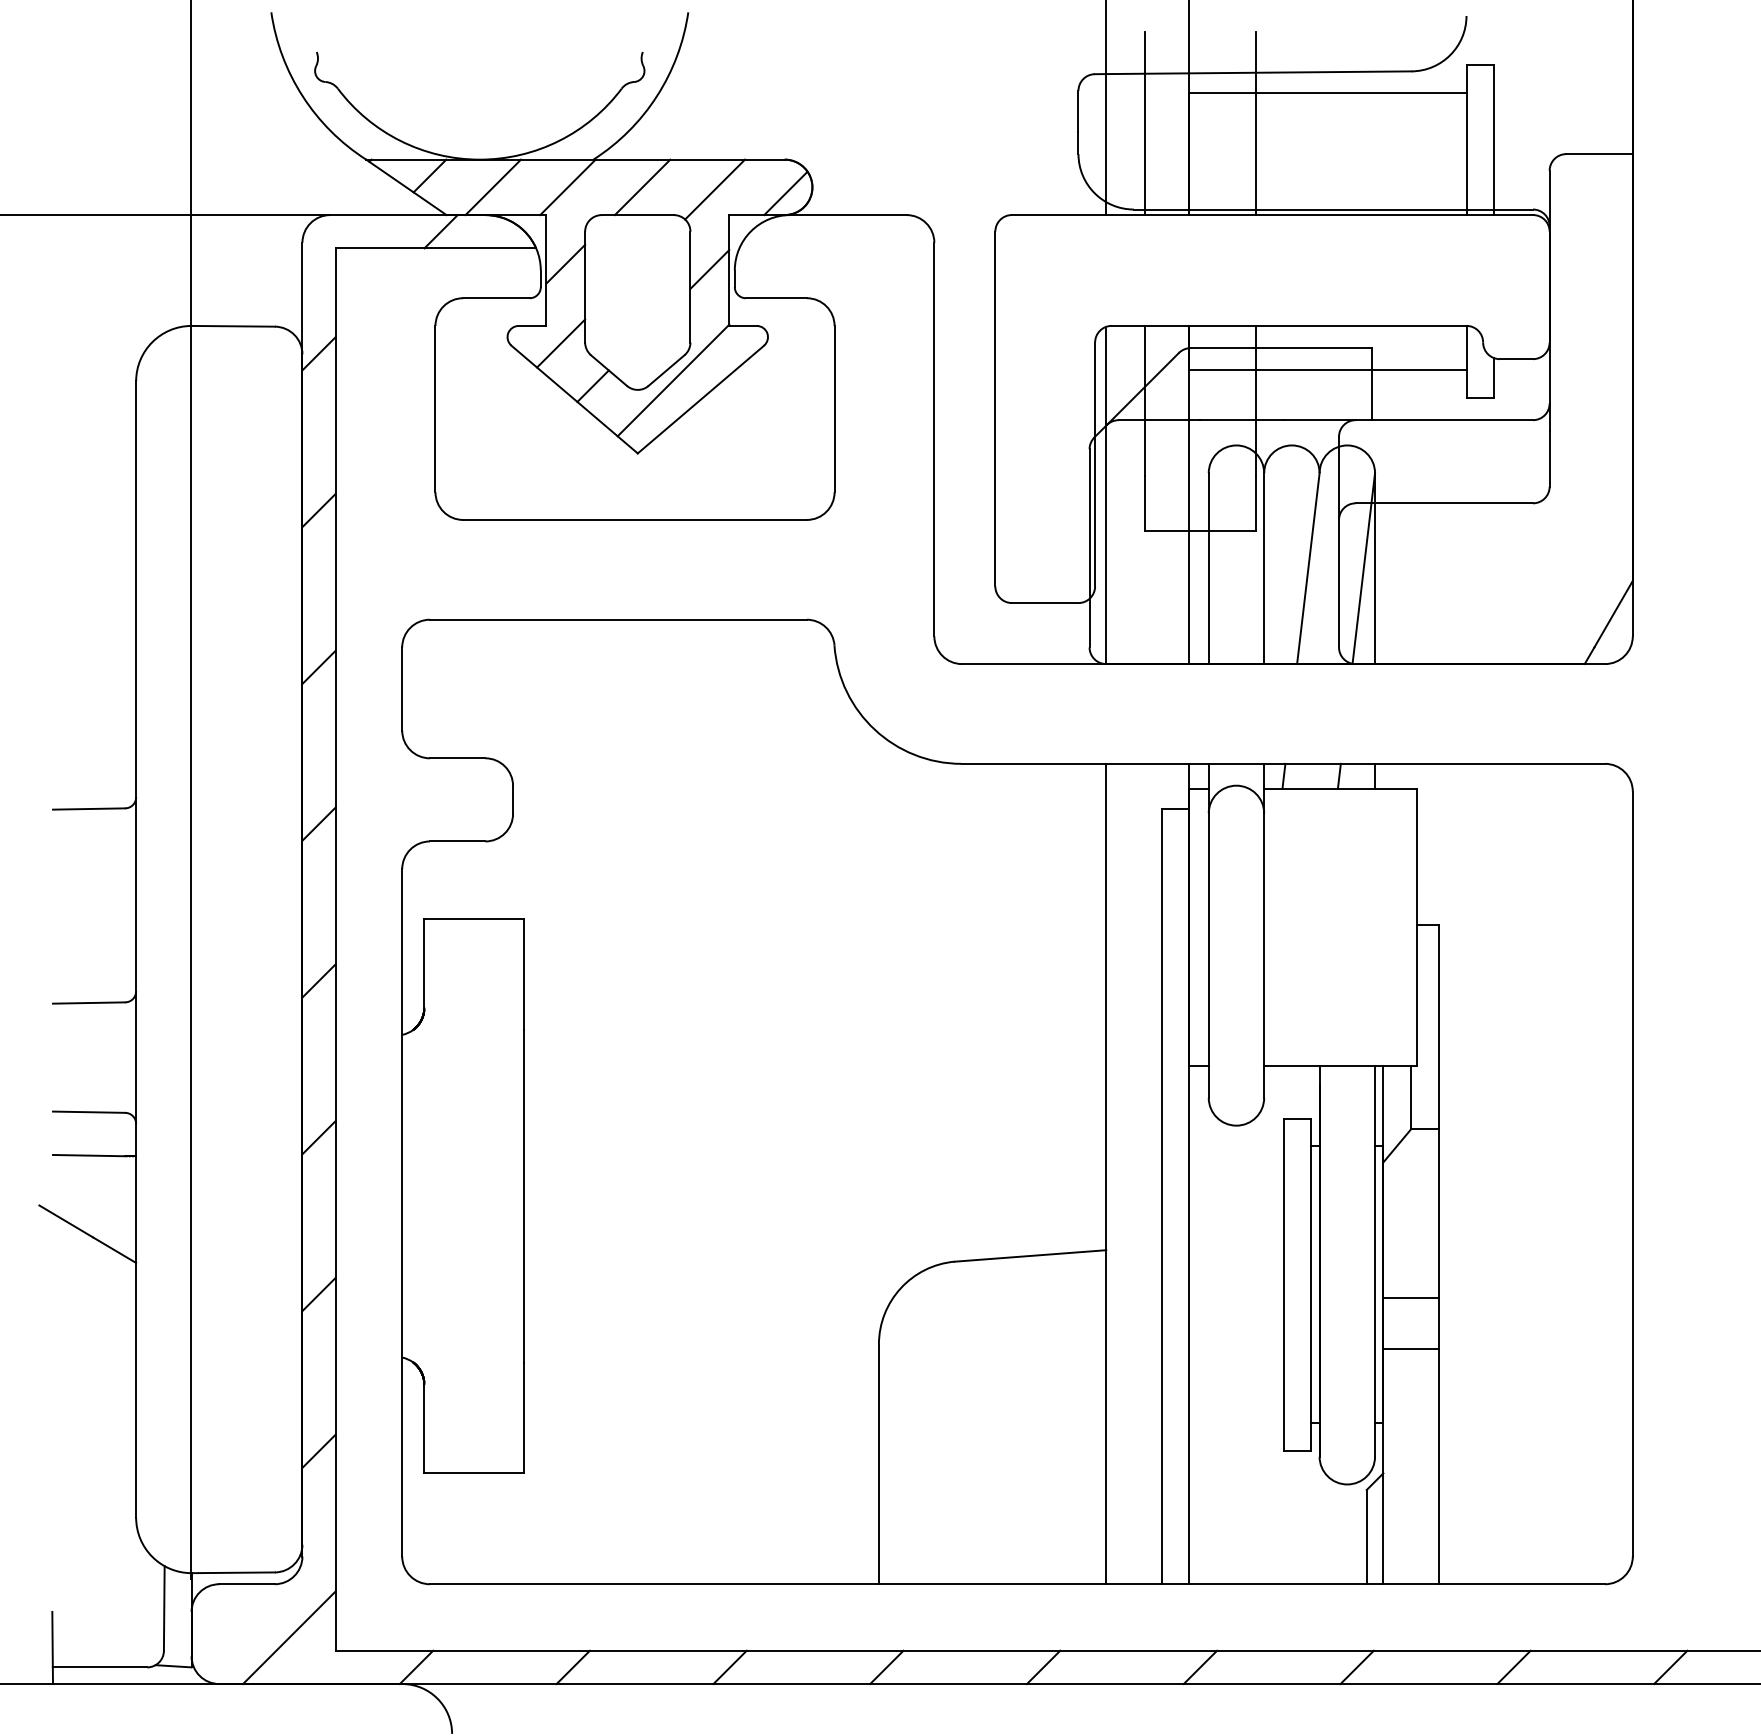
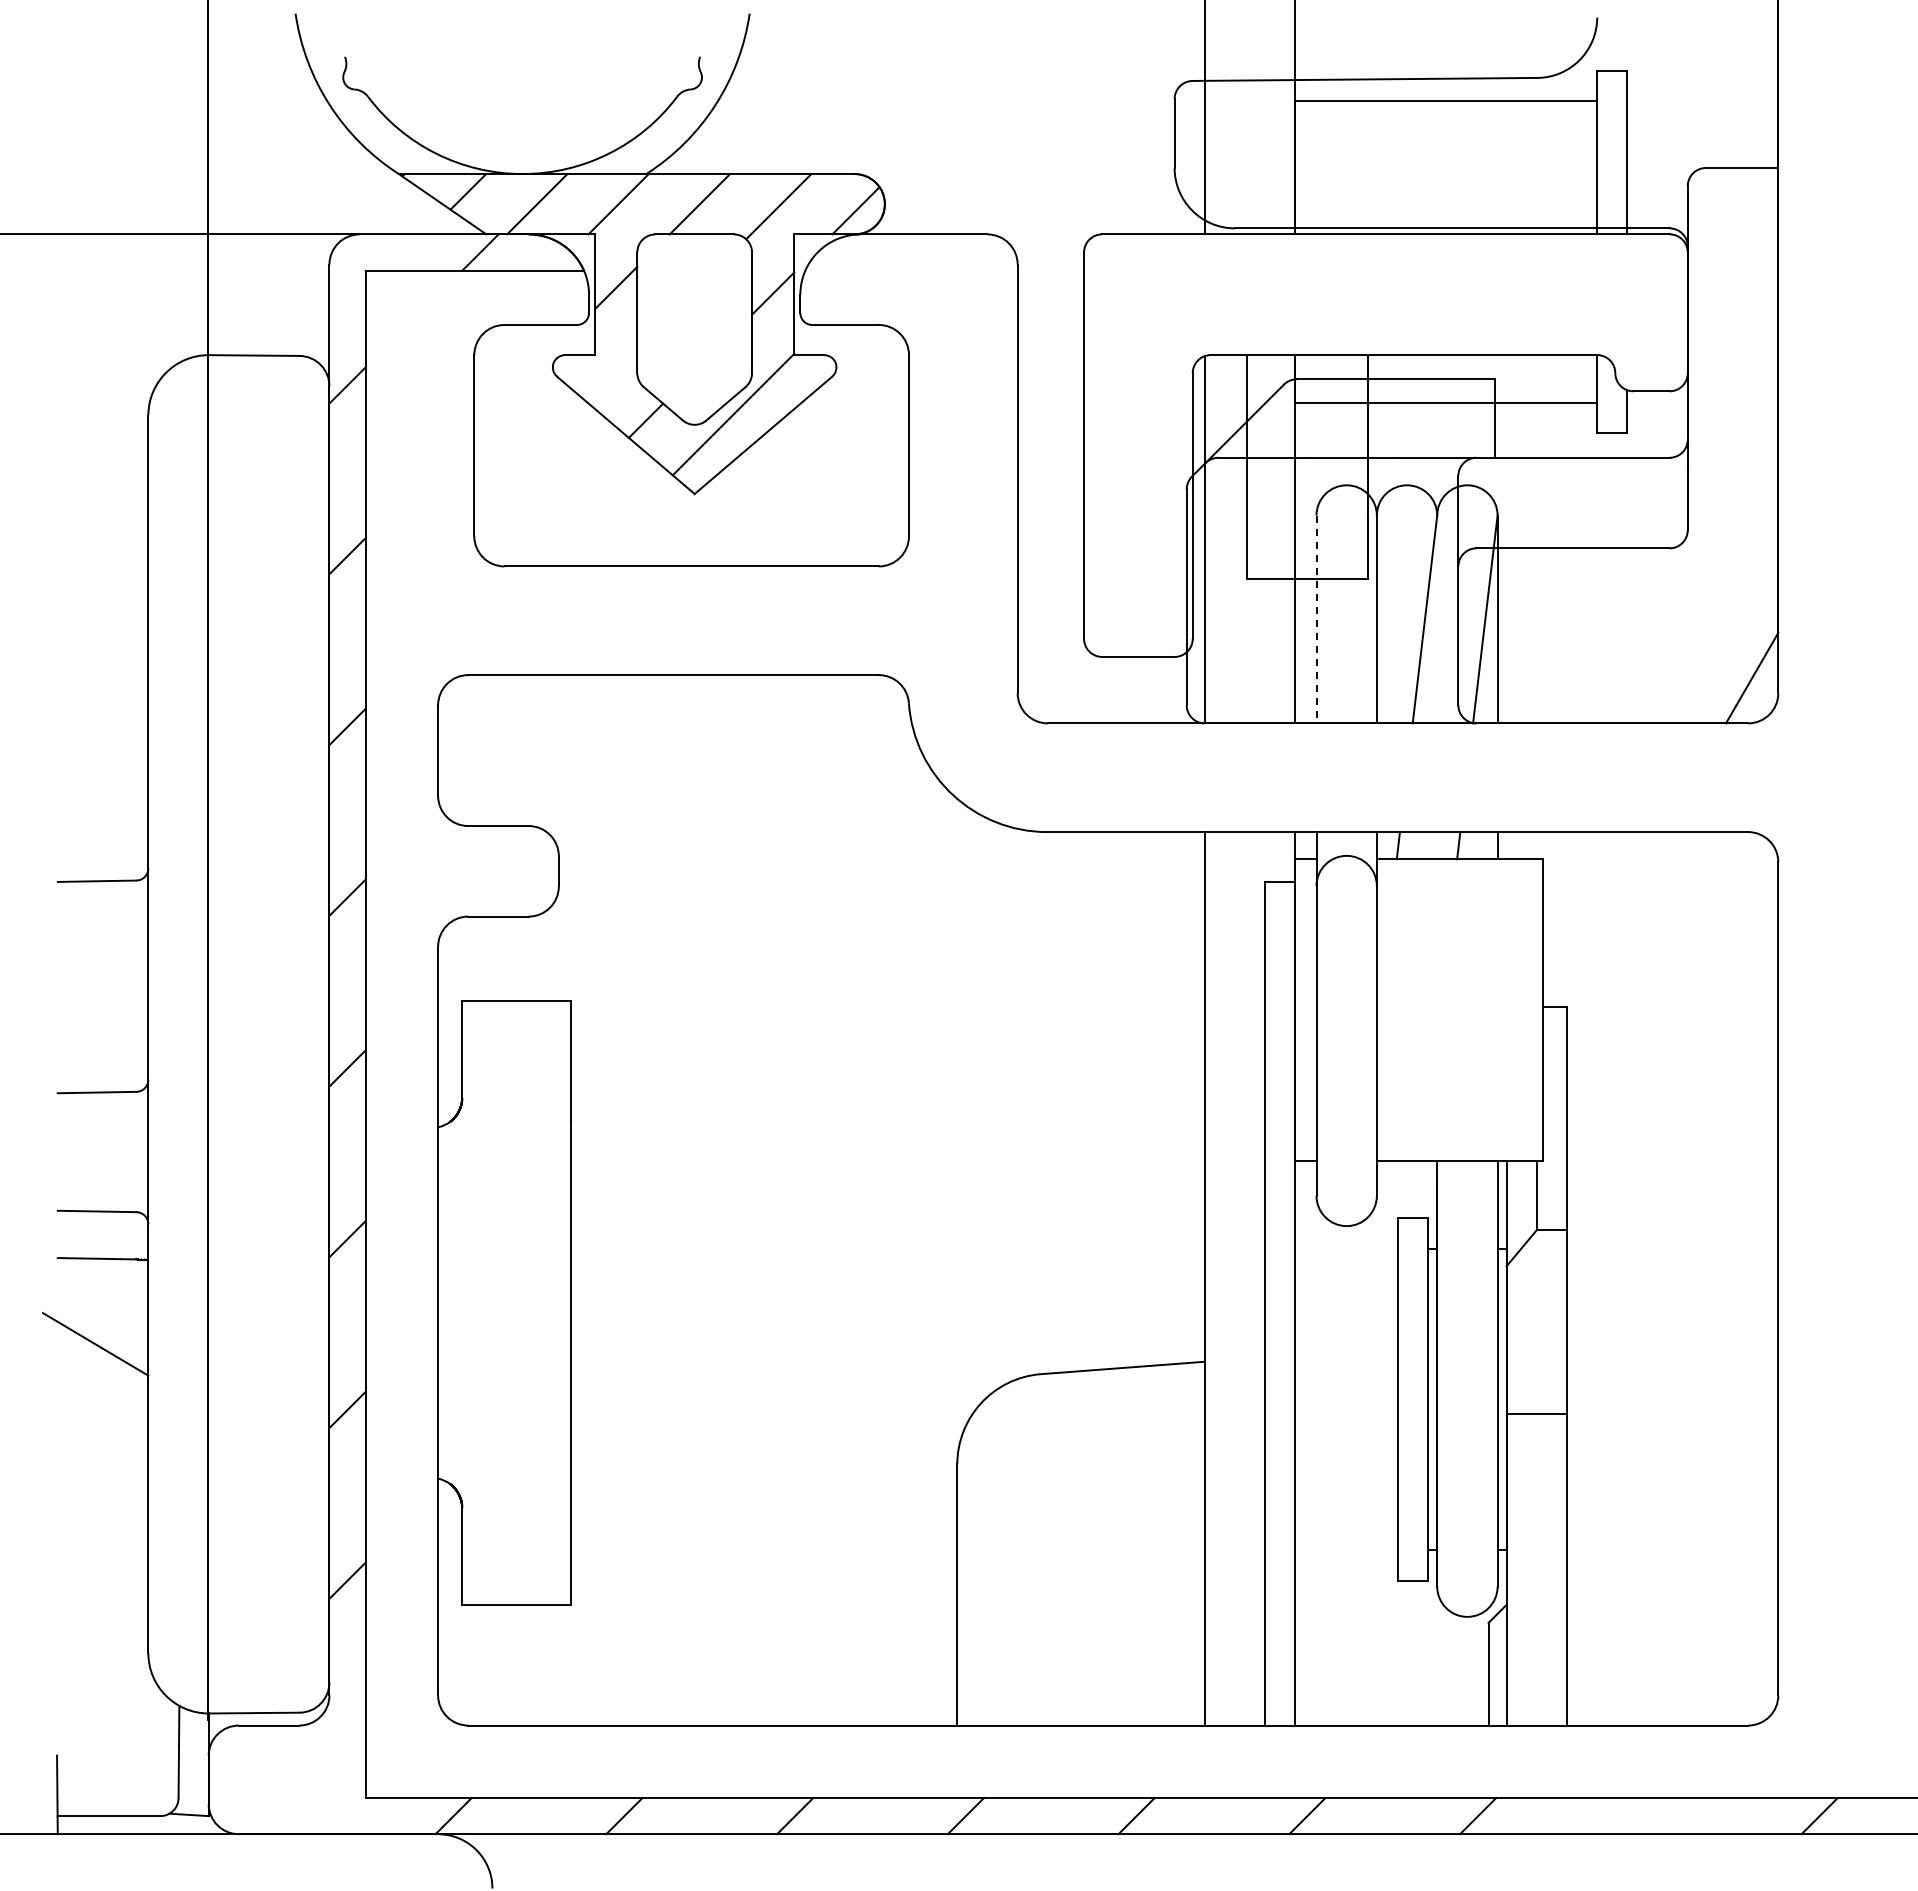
line: (1145, 123) -> (1247, 134), removed
line: (1255, 123) -> (1367, 134), removed
line: (560, 343) -> (610, 374), removed
line: (1208, 568) -> (1316, 619), solid -> dashed
line: (1410, 1349) -> (1536, 1469), removed
line: (288, 1637) -> (314, 1783), removed
line: (1513, 1667) -> (1648, 1816), removed

